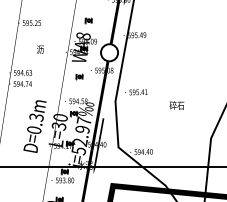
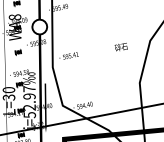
text: (176, 105) -> (120, 47), moved

